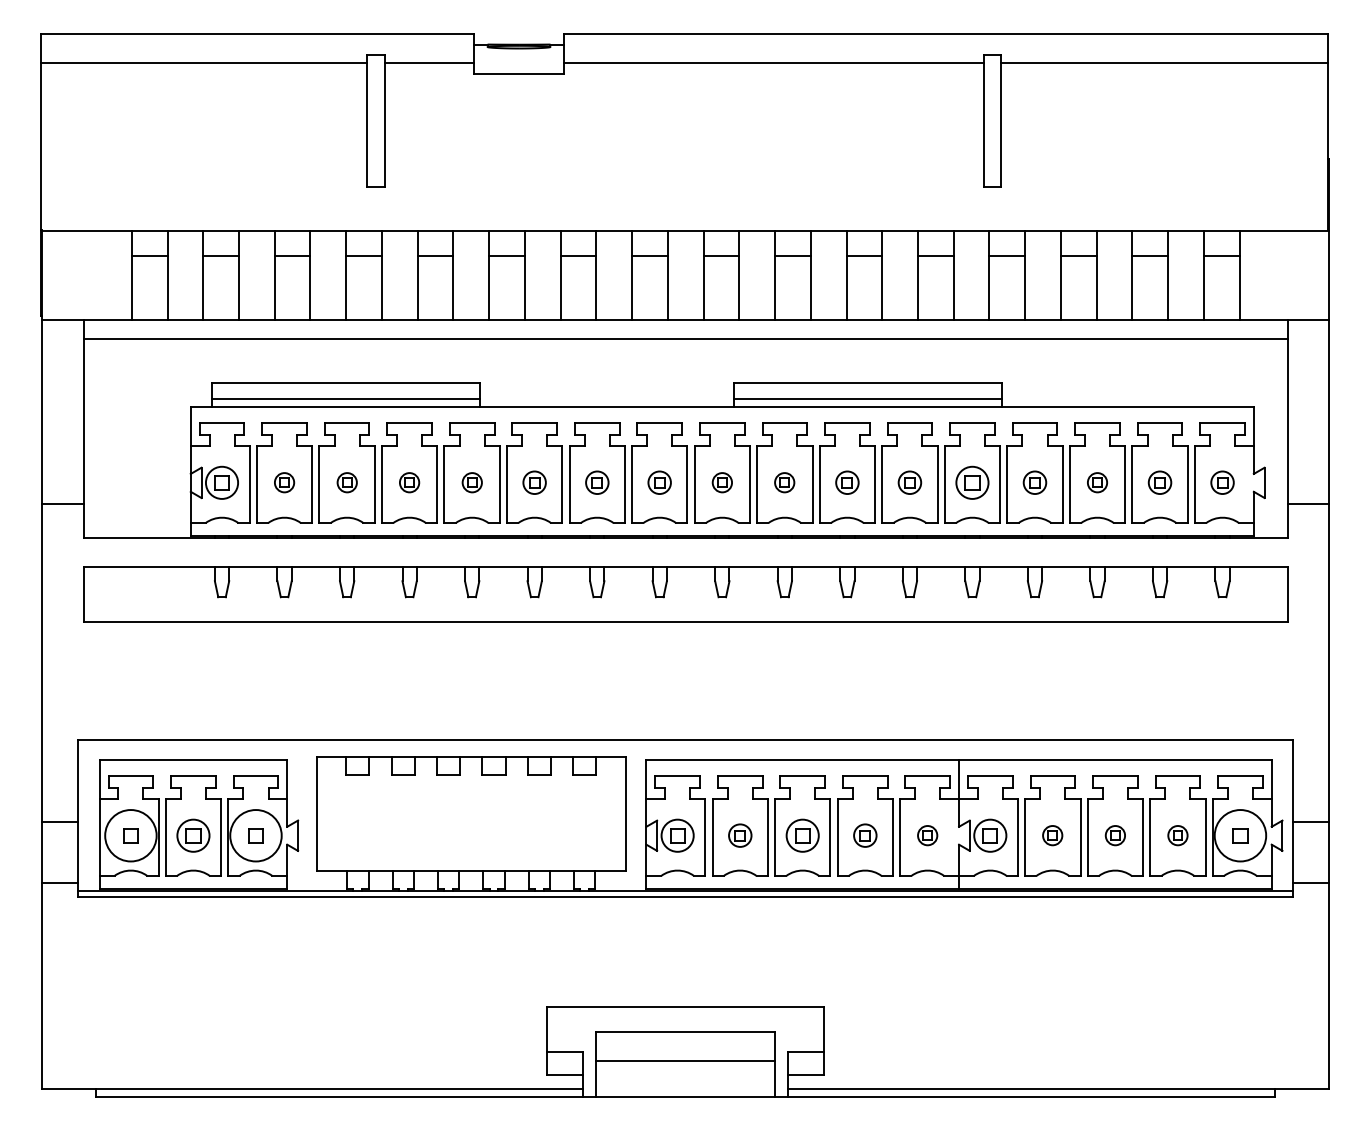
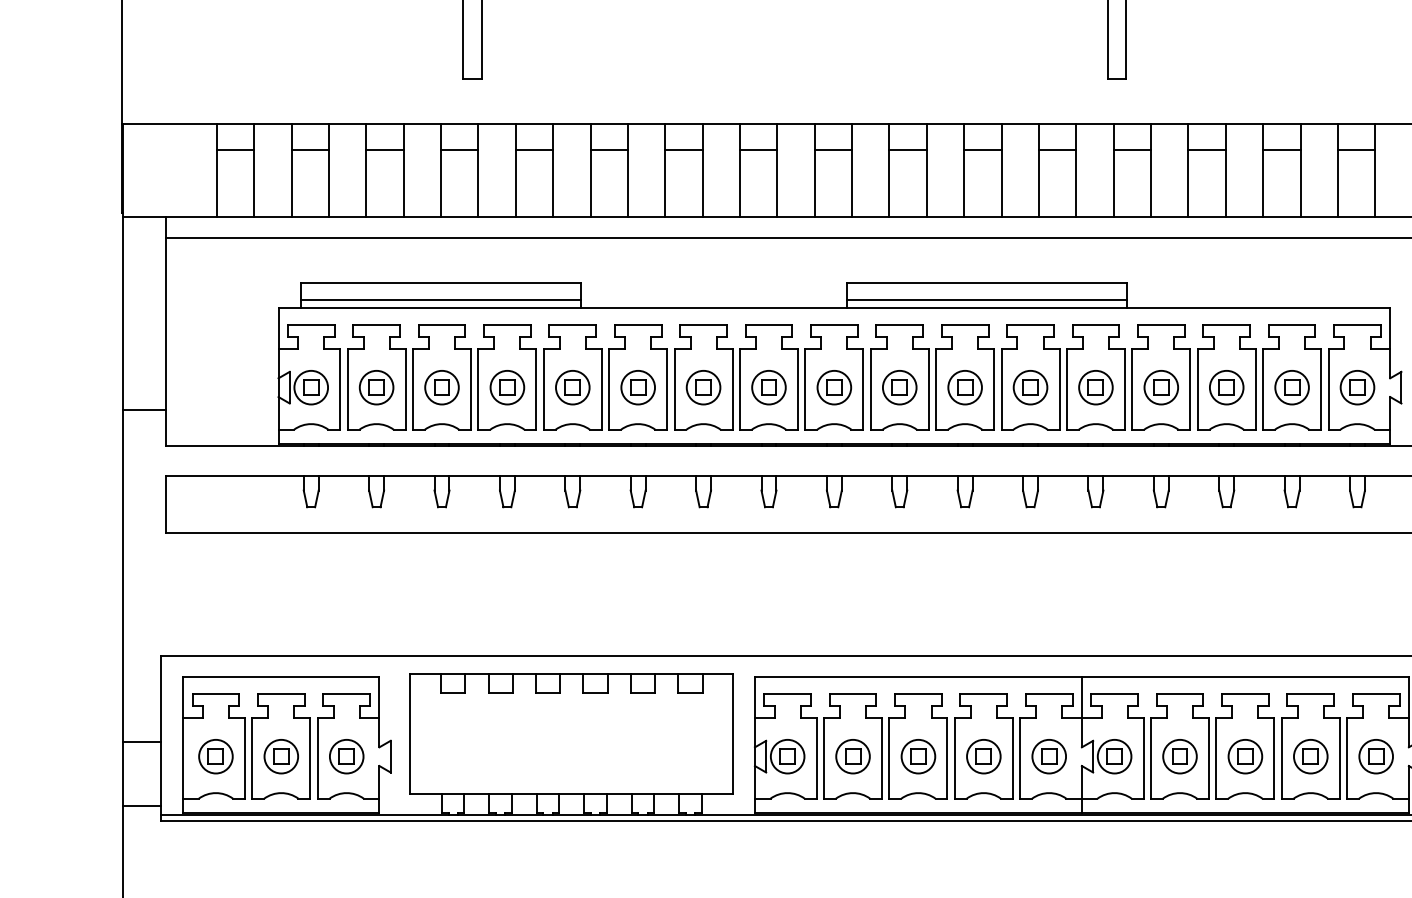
part: (284, 482) -> (376, 387), size x1.67
part: (347, 482) -> (442, 387), size x1.67
part: (409, 482) -> (507, 387), size x1.67
part: (472, 482) -> (573, 387), size x1.67
part: (534, 482) -> (637, 387), size x1.43
part: (597, 482) -> (703, 387), size x1.43
part: (659, 482) -> (768, 387), size x1.43
part: (722, 482) -> (834, 387), size x1.67
part: (784, 482) -> (899, 387), size x1.67
part: (847, 482) -> (965, 387), size x1.43
part: (909, 482) -> (1030, 387), size x1.43
part: (1034, 482) -> (1160, 387), size x1.43
part: (1097, 482) -> (1226, 387), size x1.67
part: (1159, 482) -> (1291, 387), size x1.43
part: (1222, 482) -> (1357, 387), size x1.43
circle: (130, 835) -> (215, 756), size x0.62
circle: (255, 835) -> (346, 756), size x0.62
part: (740, 835) -> (853, 756), size x1.43
part: (865, 835) -> (984, 756), size x1.43
part: (927, 835) -> (1048, 756), size x1.67
part: (1052, 835) -> (1179, 756), size x1.67
part: (1115, 835) -> (1245, 756), size x1.67
part: (1177, 835) -> (1310, 756), size x1.67
circle: (1240, 835) -> (1376, 756), size x0.62

